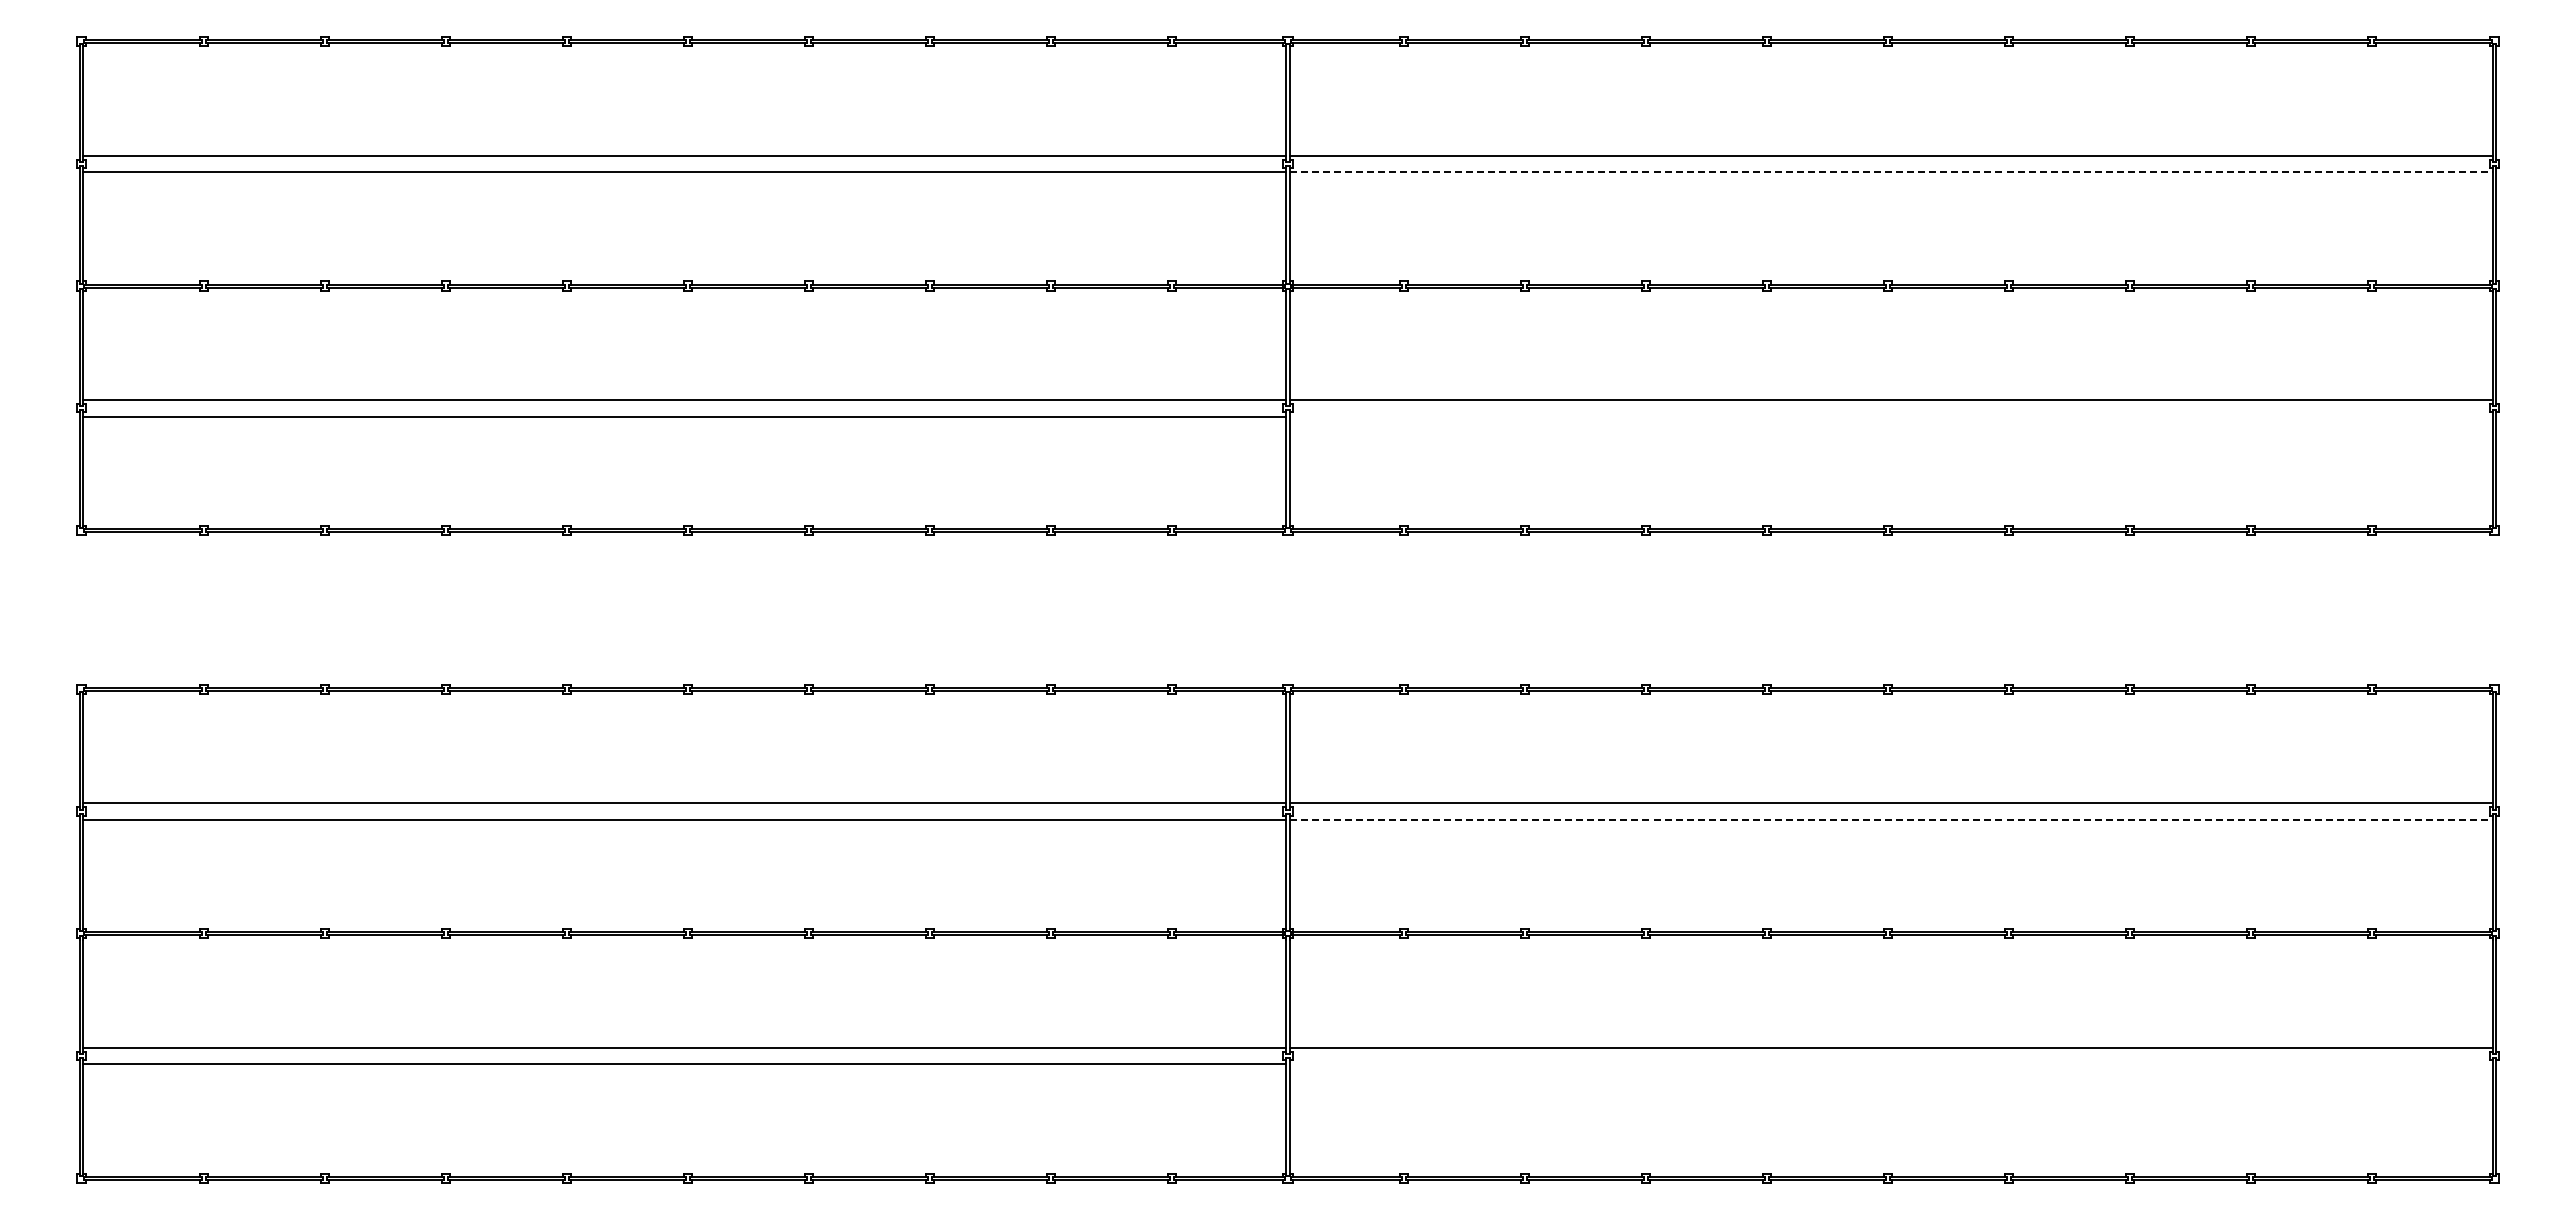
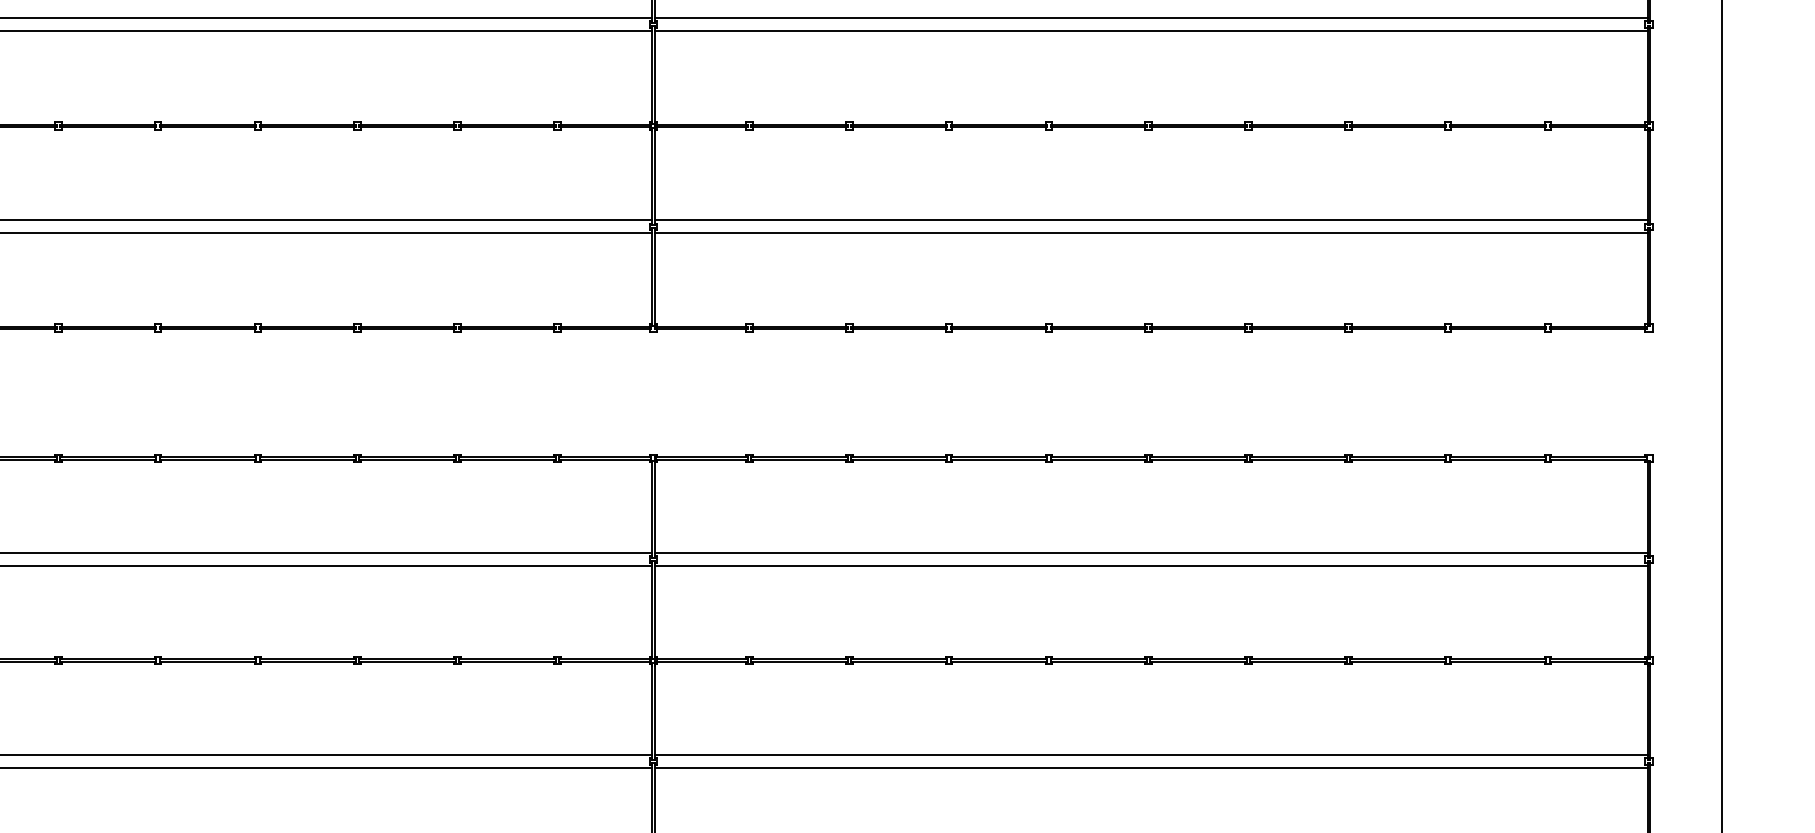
line: (1891, 171) -> (1151, 31), dashed -> solid
line: (1890, 416) -> (1150, 233), added
line: (1891, 819) -> (1151, 566), dashed -> solid
line: (1890, 1064) -> (1150, 768), added

